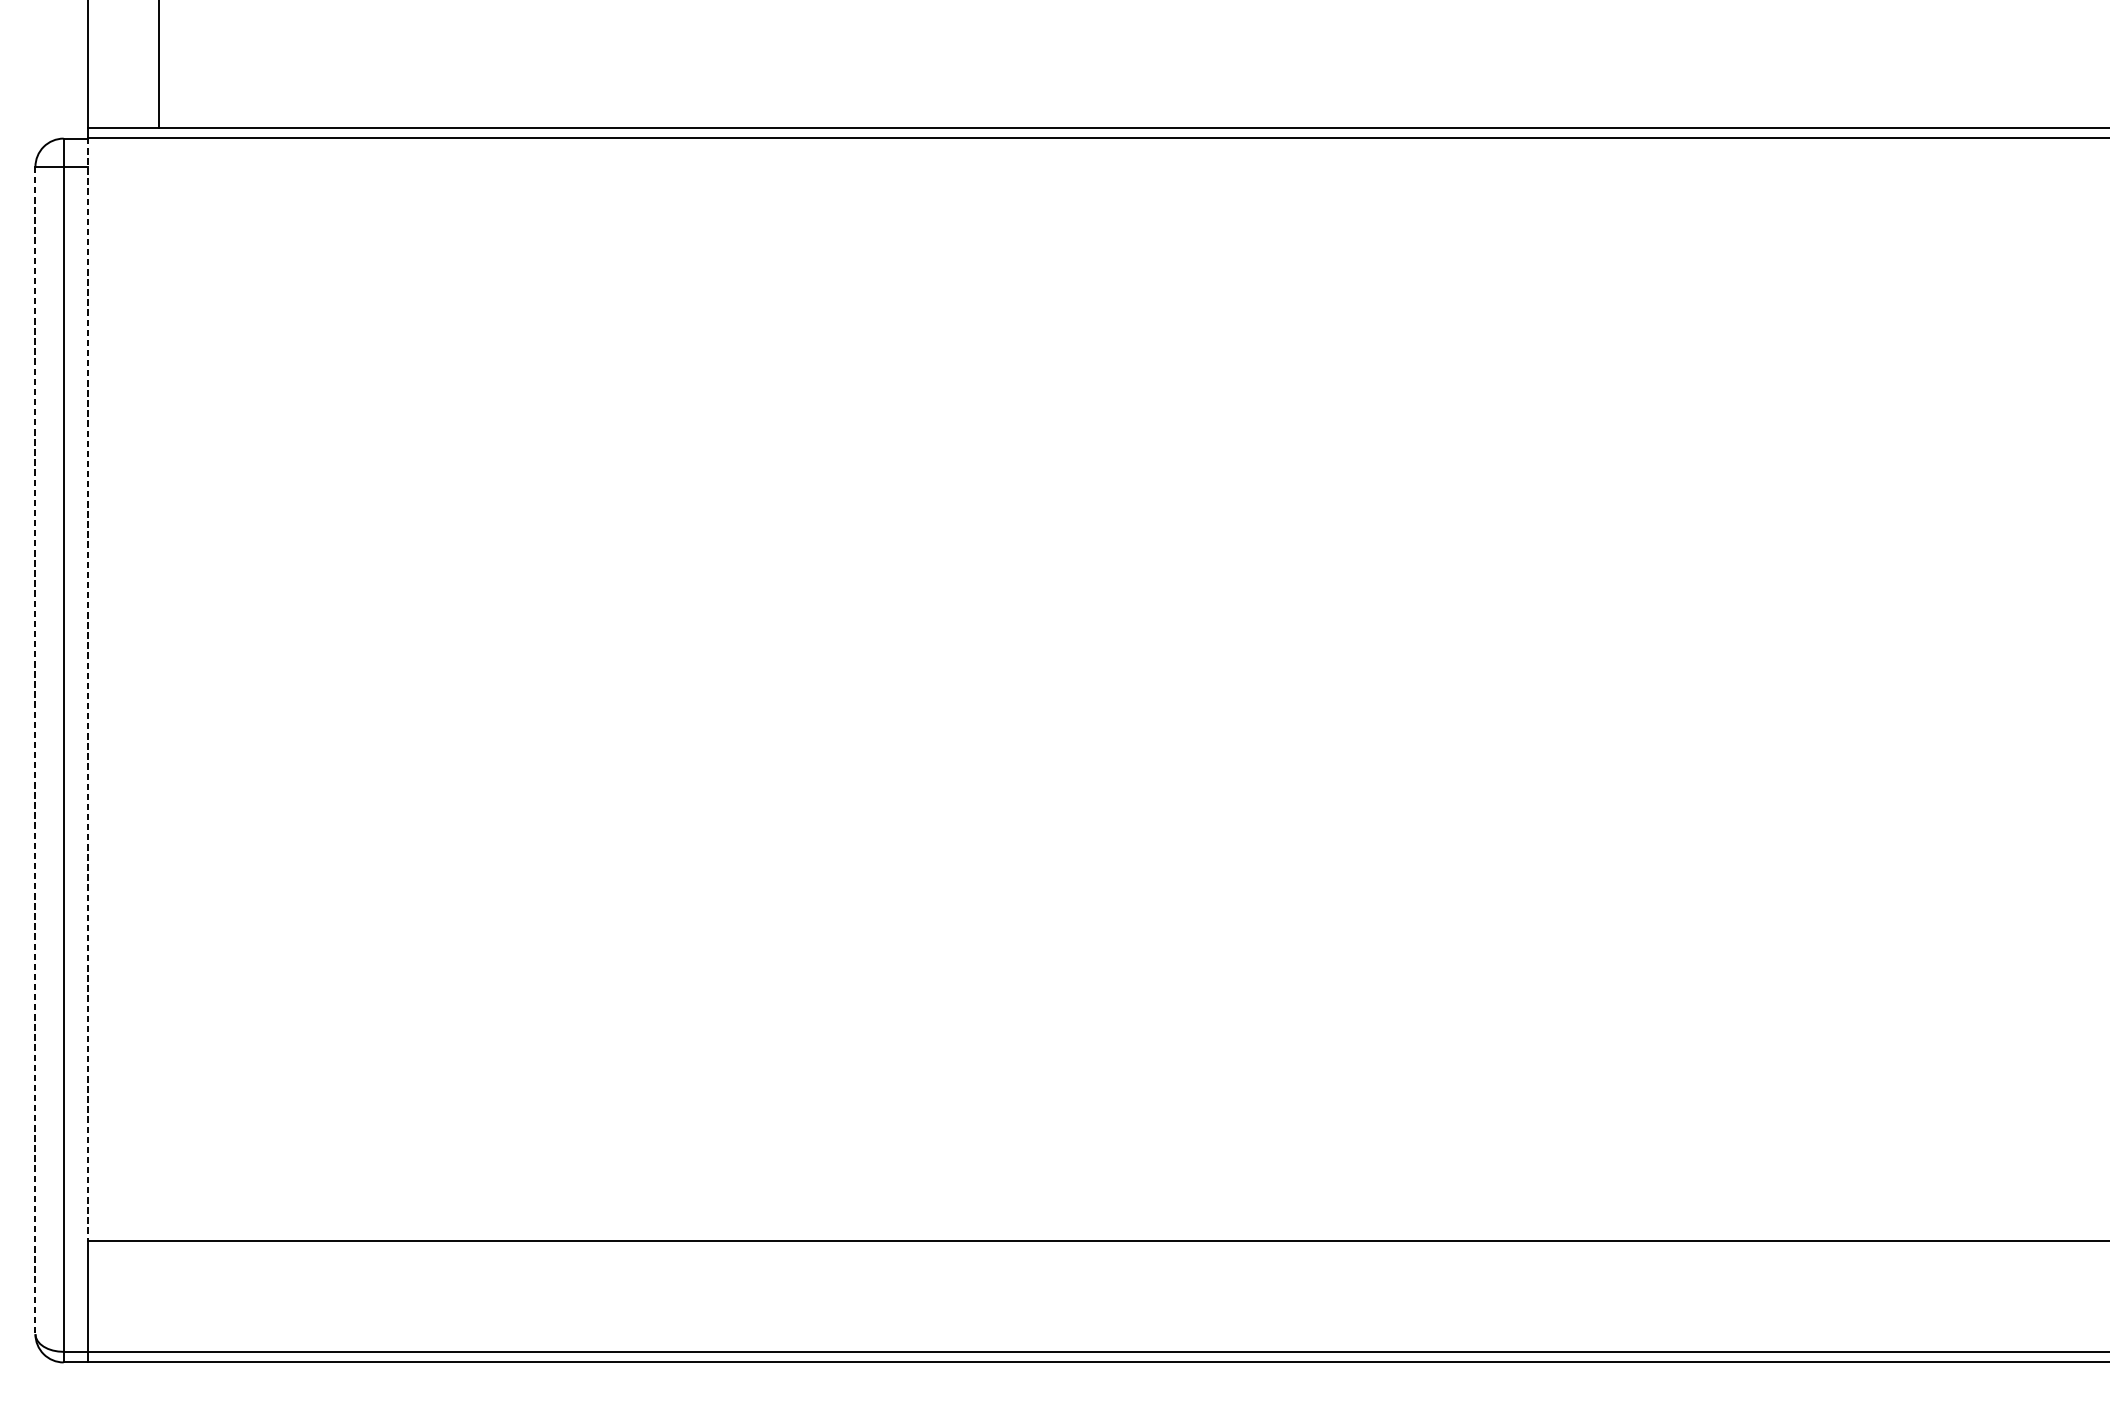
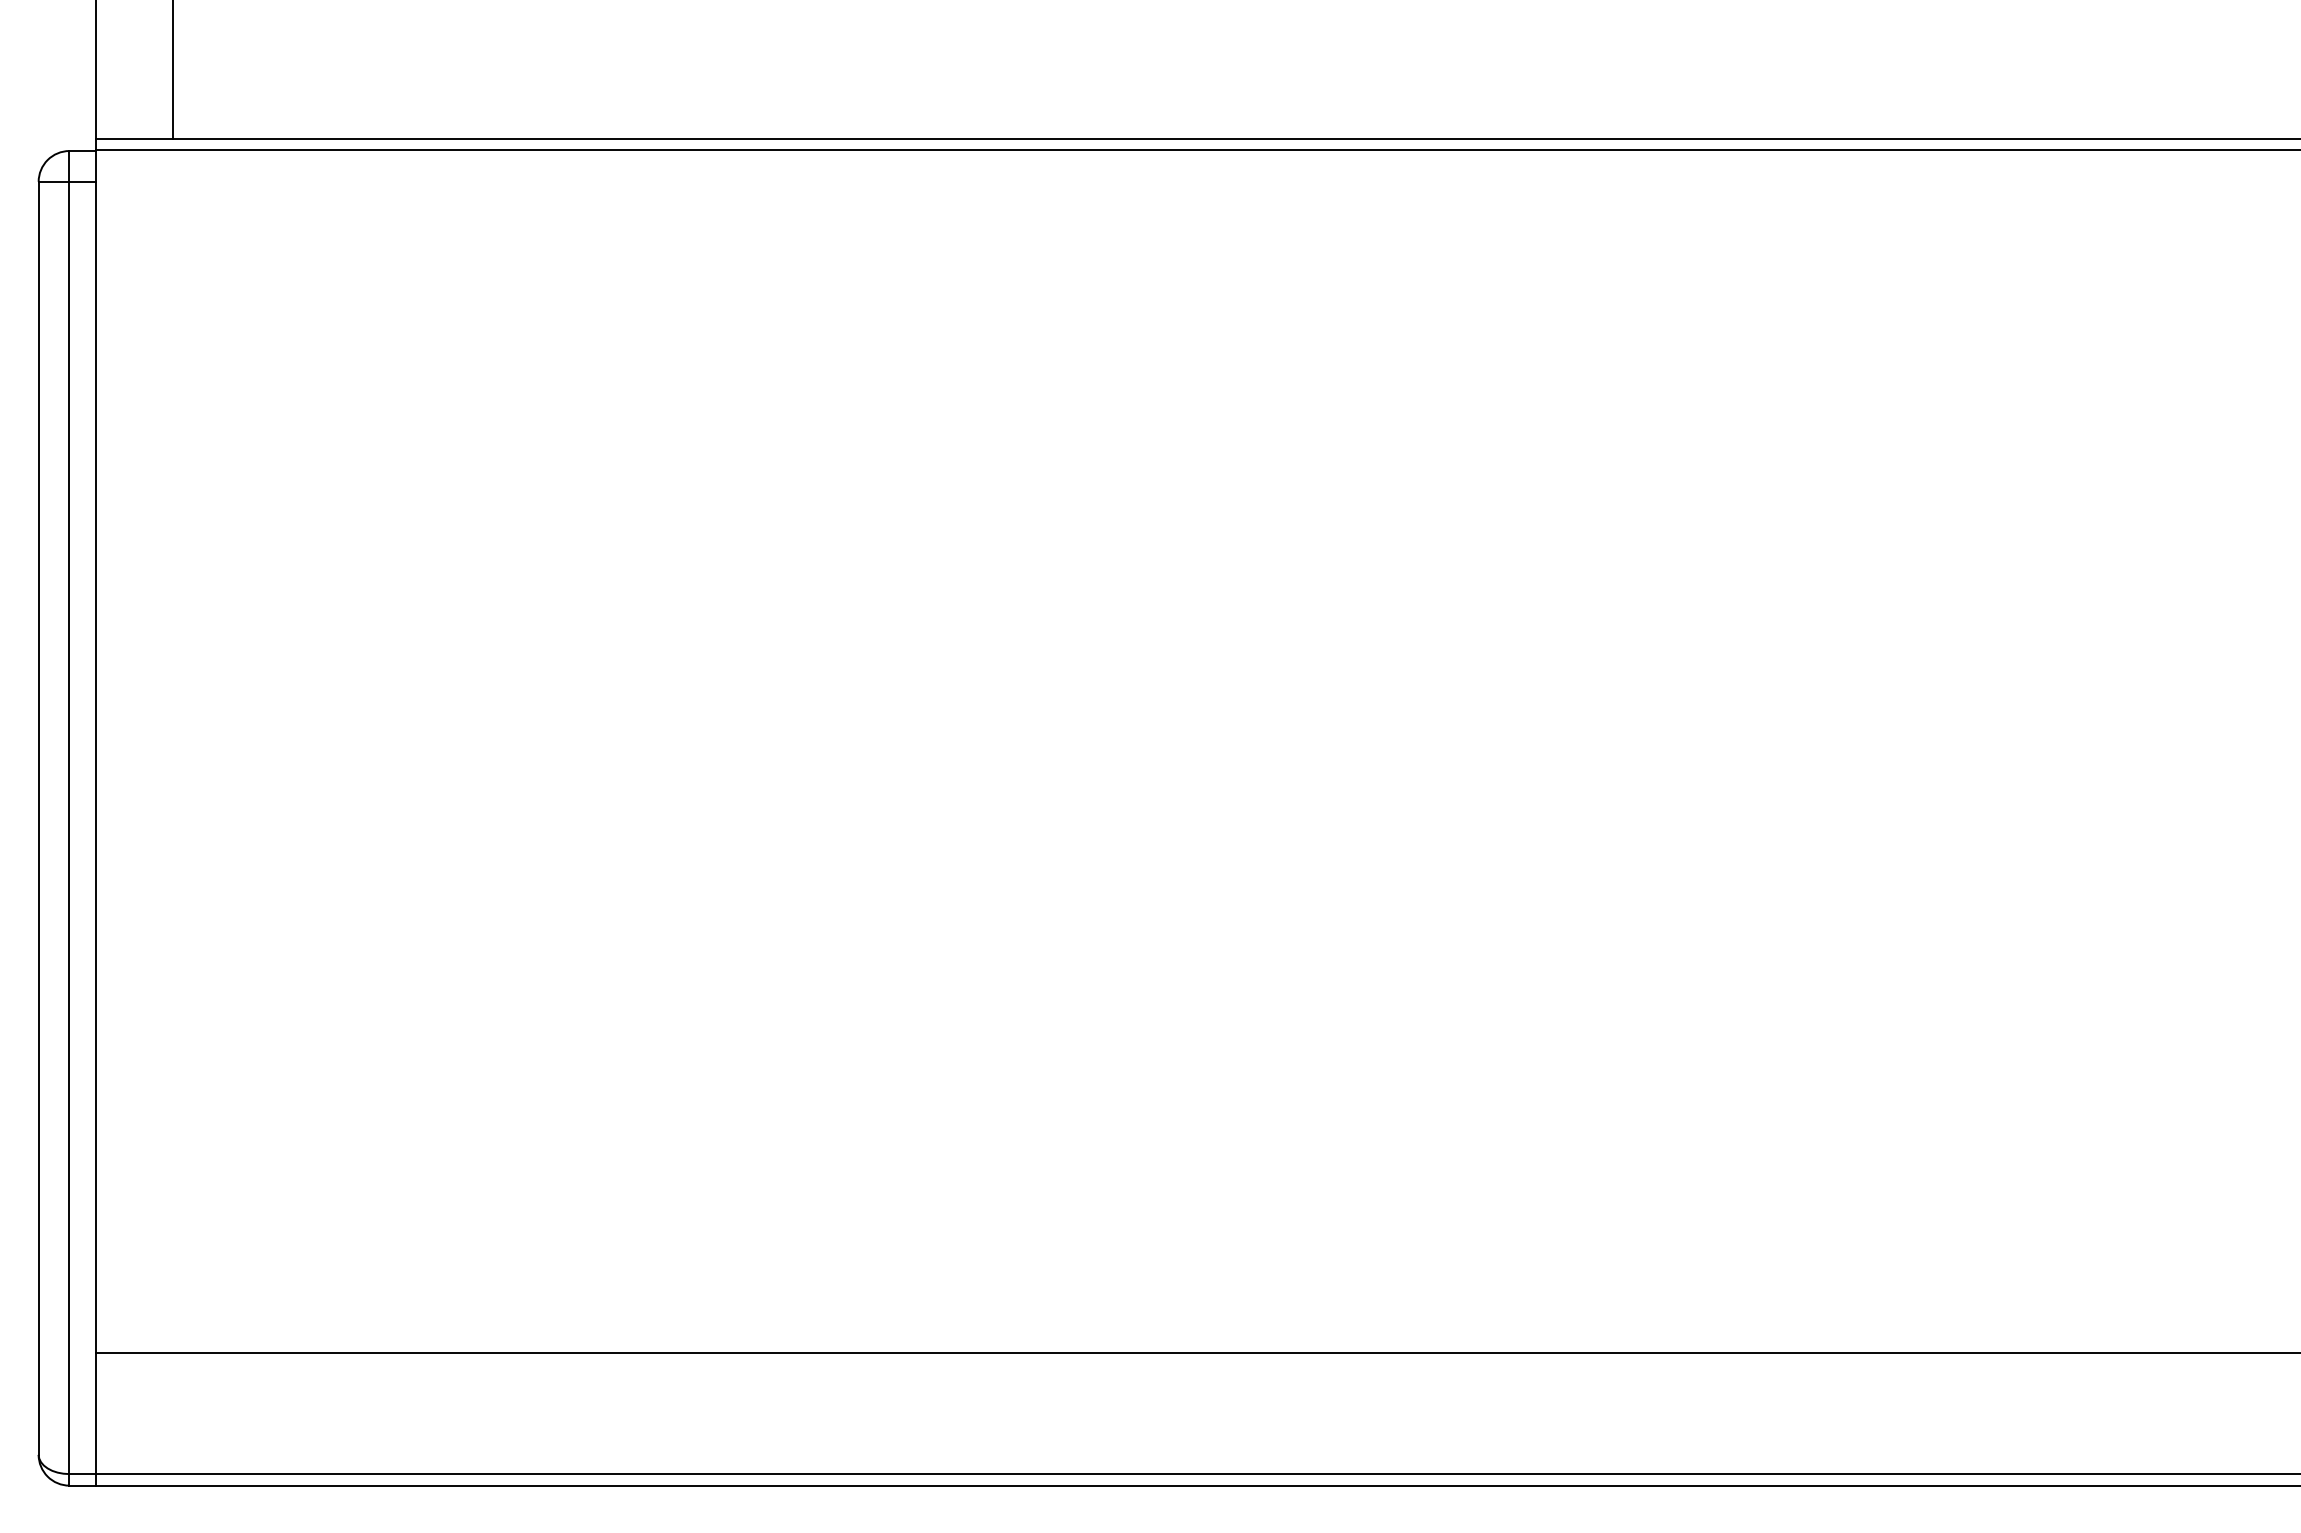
line: (88, 690) -> (96, 752), dashed -> solid
line: (35, 750) -> (38, 818), dashed -> solid

